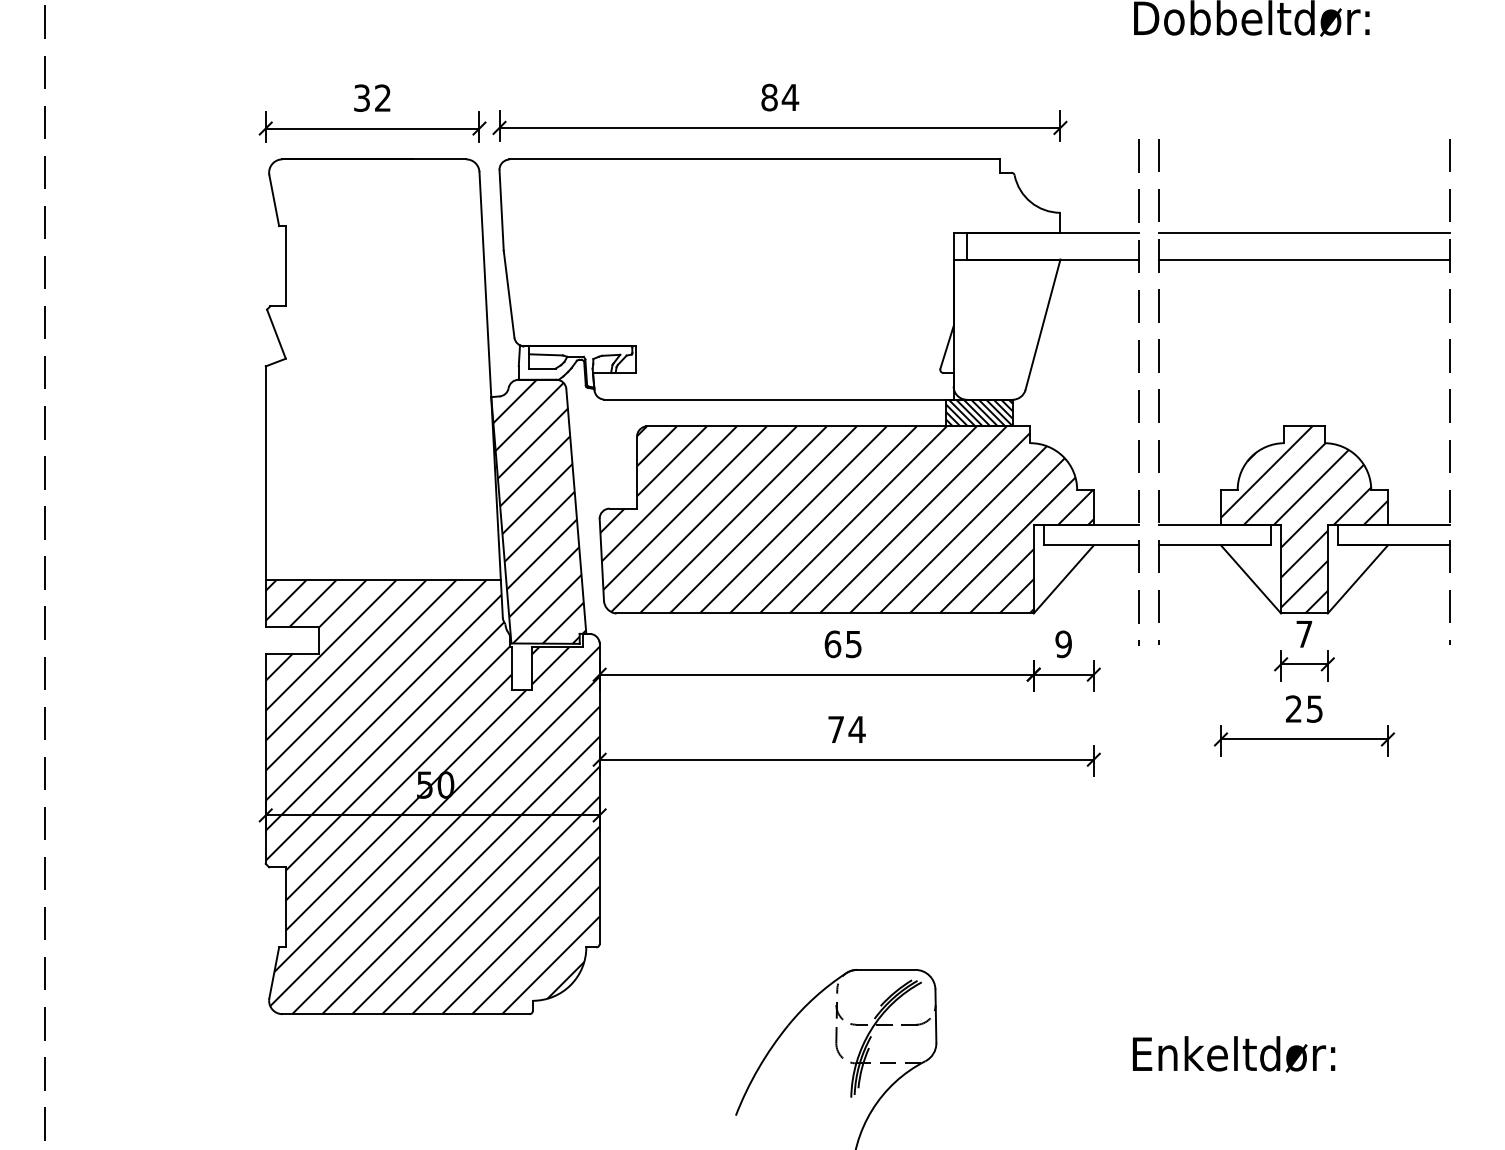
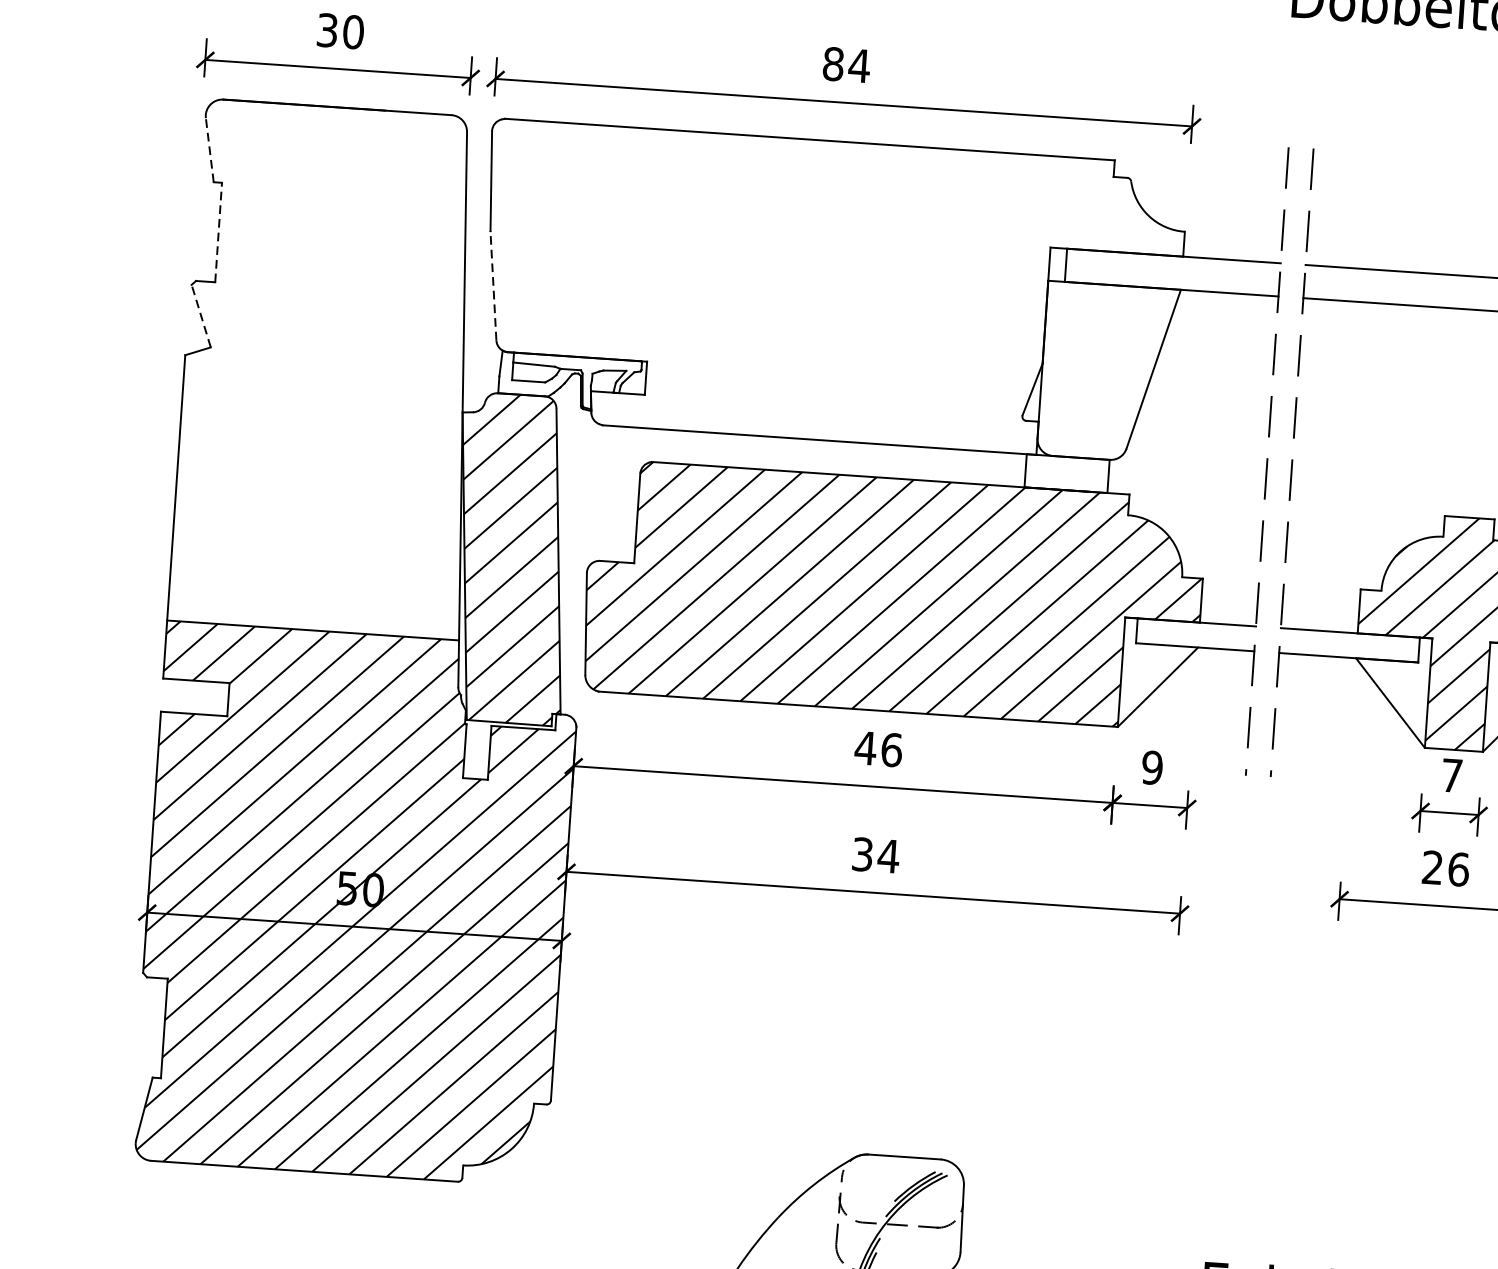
text: (382, 97) -> (352, 31), 32 -> 30
line: (274, 200) -> (210, 149), solid -> dashed
line: (285, 265) -> (218, 231), solid -> dashed
line: (509, 294) -> (493, 286), solid -> dashed
line: (276, 333) -> (201, 315), solid -> dashed
hatch: (978, 412) -> (1066, 472), removed
text: (843, 644) -> (878, 749), 65 -> 46
text: (1314, 708) -> (1458, 868), 25 -> 26
text: (836, 729) -> (863, 854), 74 -> 34

